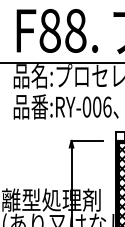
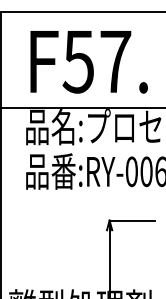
text: (62, 30) -> (96, 61), F88. -> F57.

